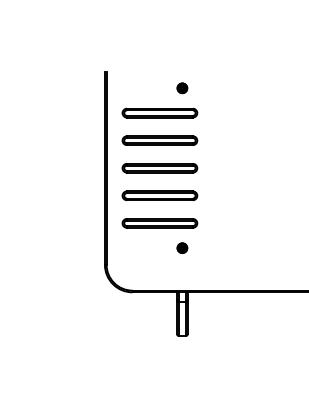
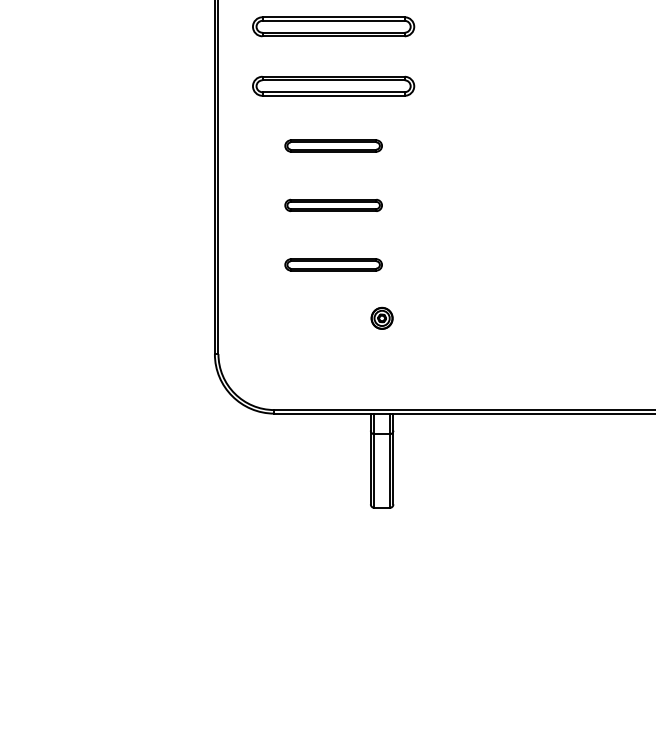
part: (159, 168) -> (332, 146), size x0.6
part: (159, 195) -> (332, 204), size x0.6
part: (159, 223) -> (332, 265), size x0.6

